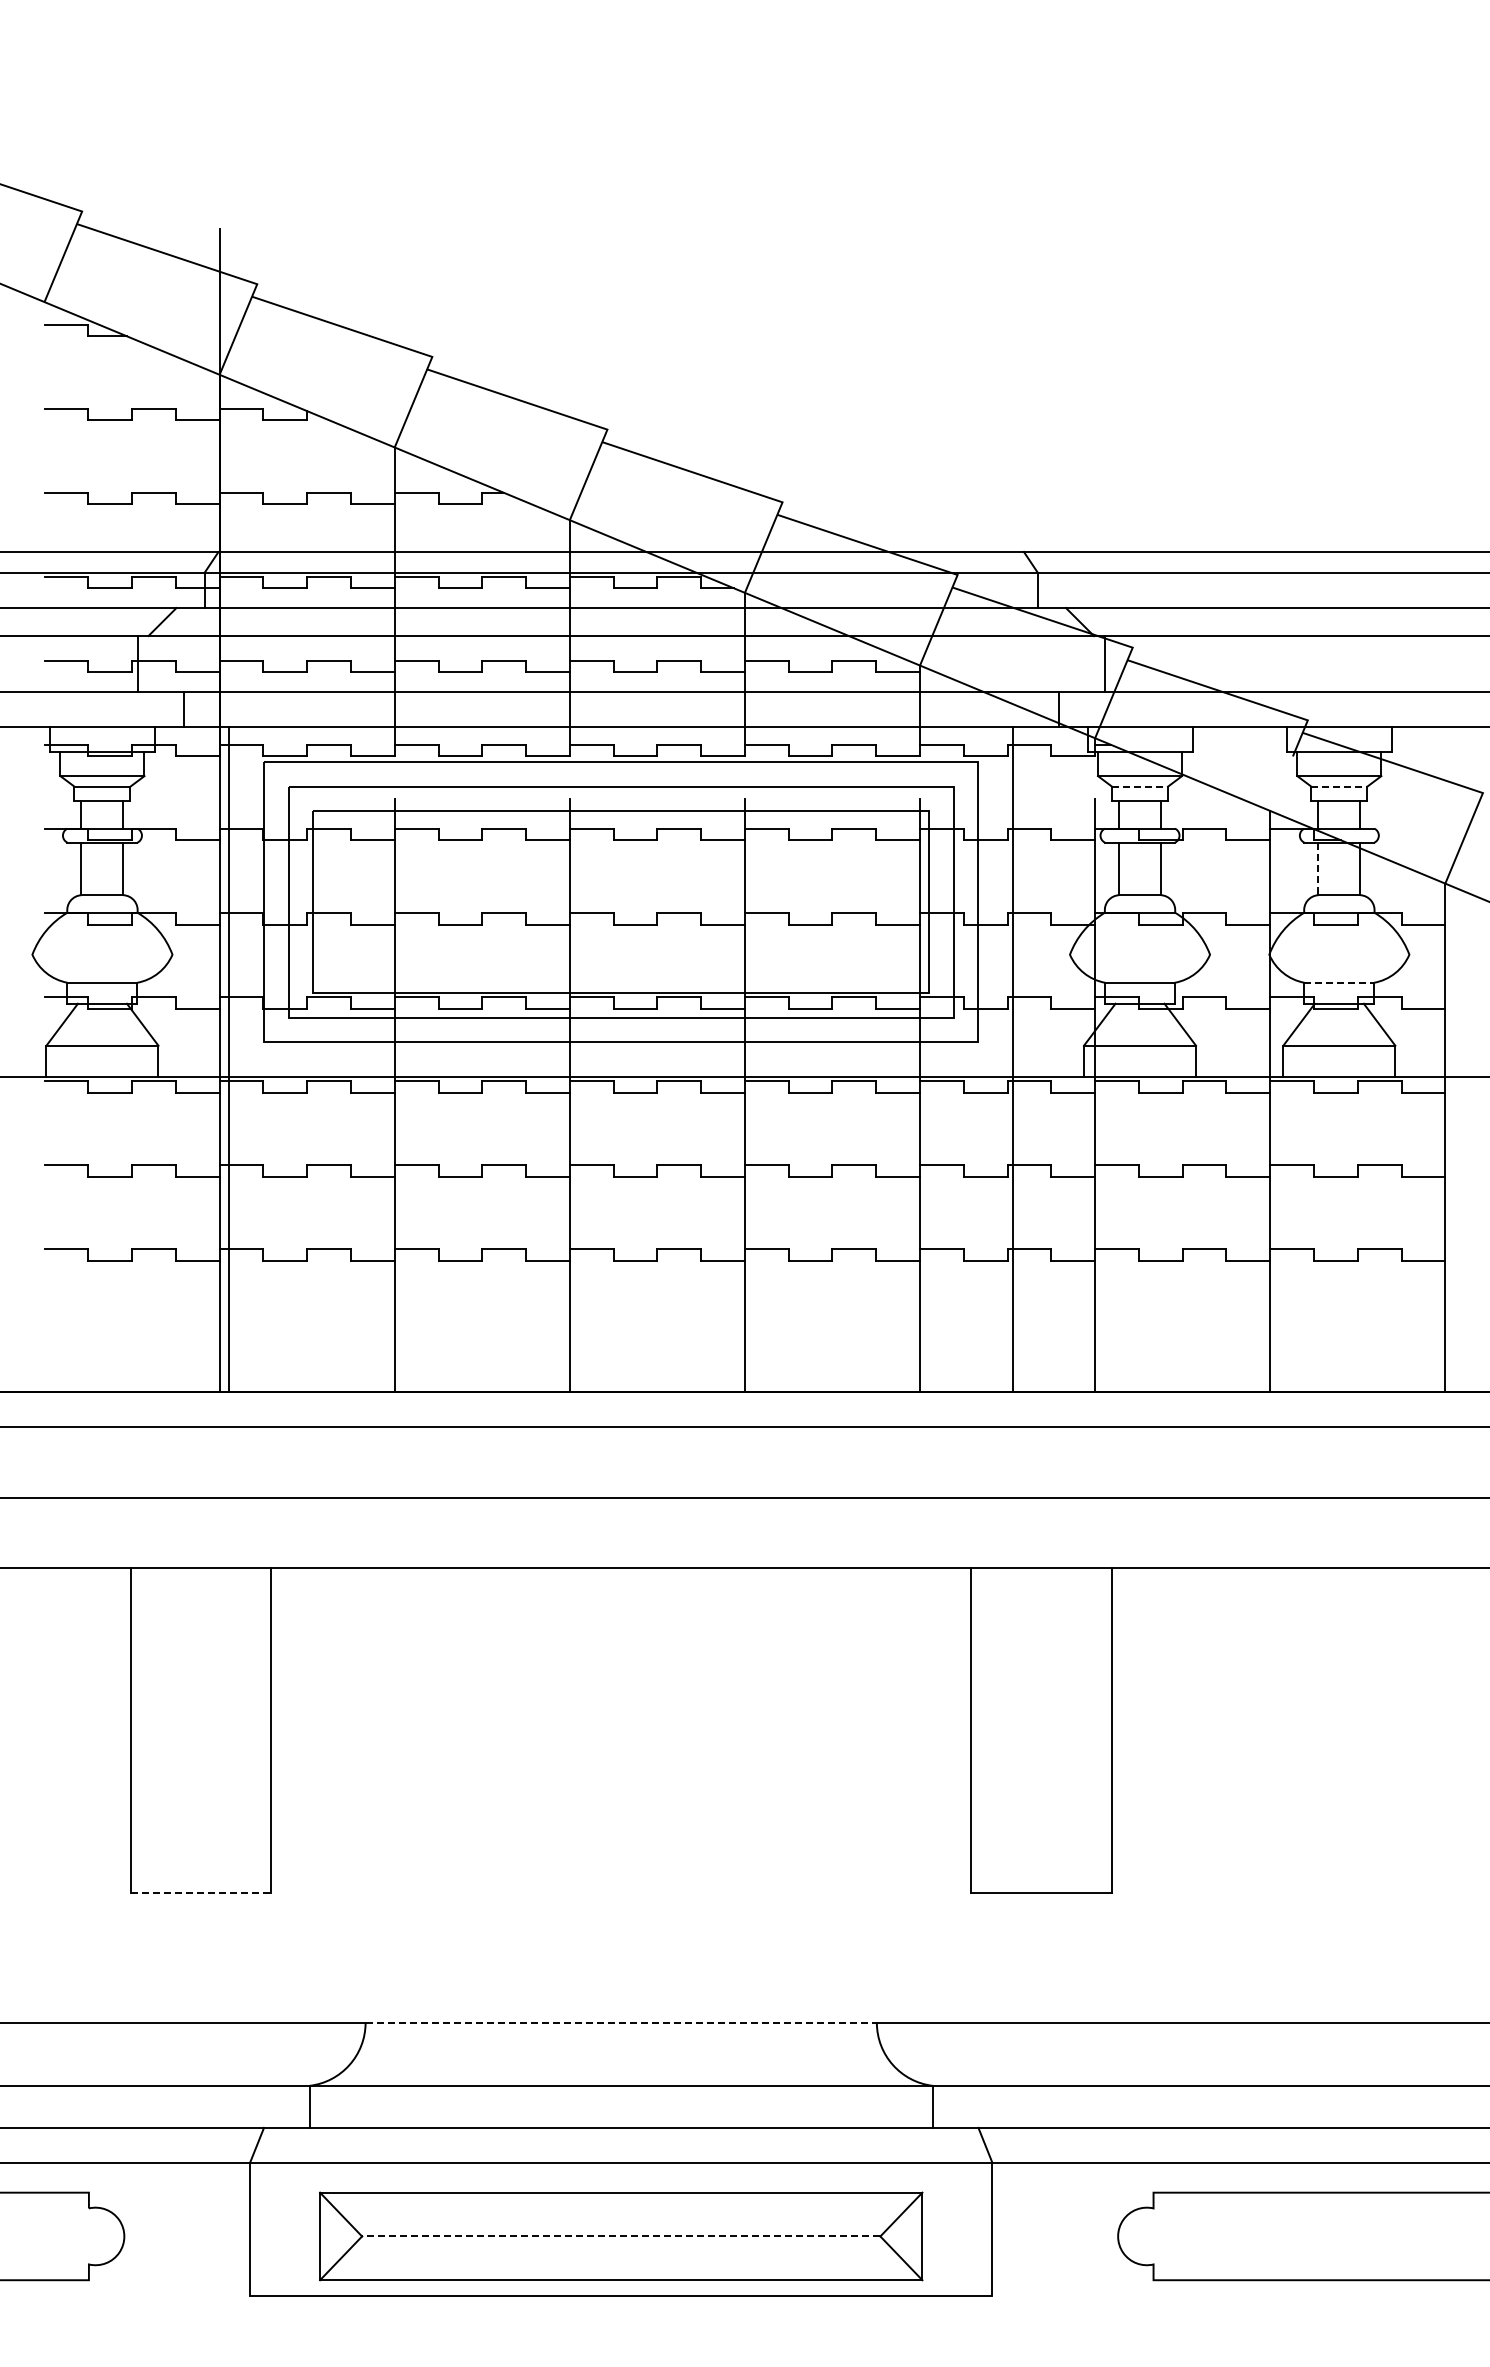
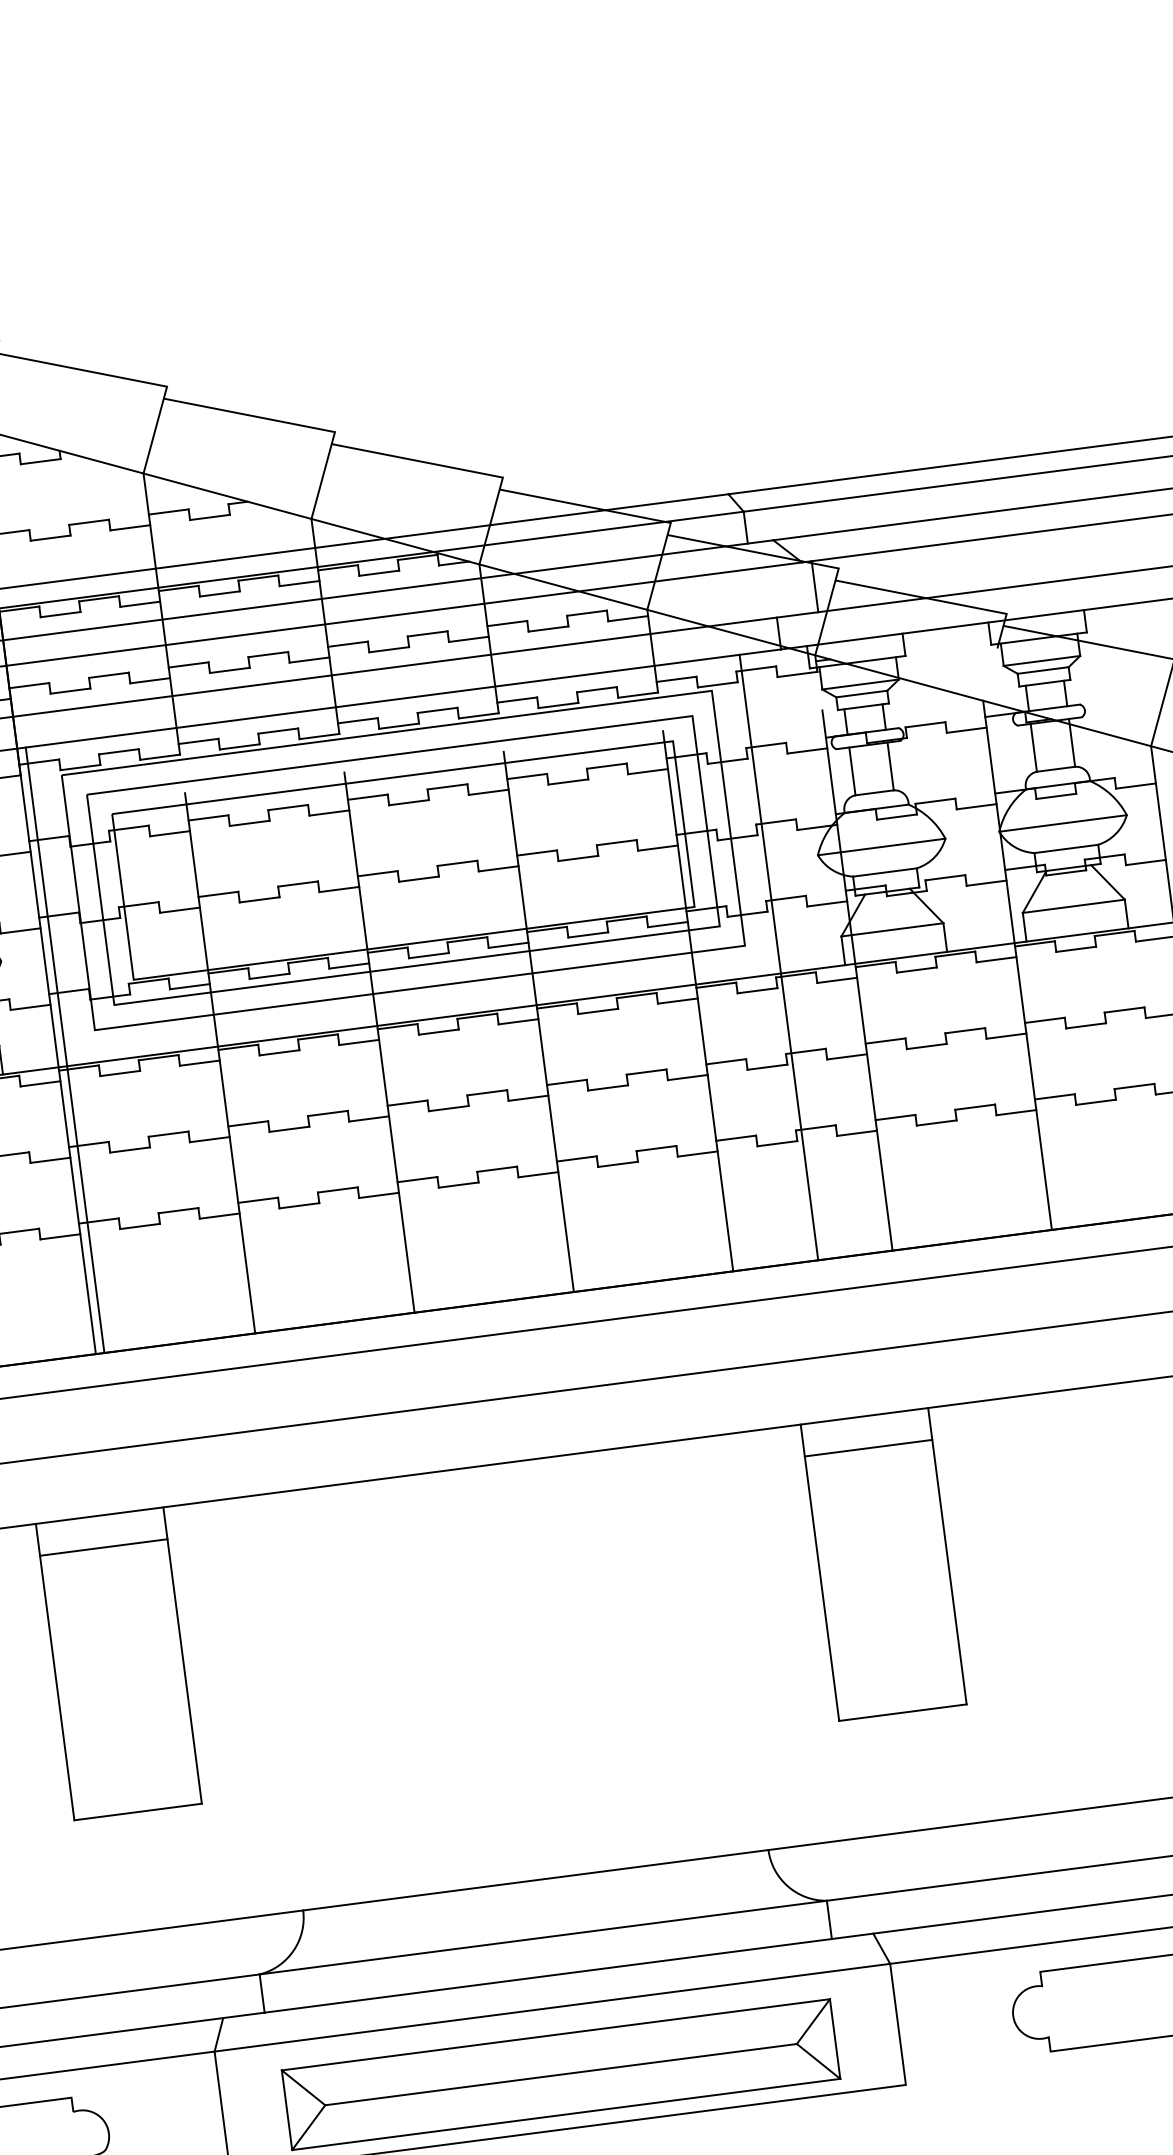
line: (1140, 786) -> (862, 693), dashed -> solid
line: (1339, 786) -> (1043, 670), dashed -> solid
line: (1318, 869) -> (1034, 748), dashed -> solid
line: (1139, 954) -> (881, 846), added
line: (1339, 954) -> (1063, 823), added
line: (1339, 982) -> (1066, 848), dashed -> solid
line: (200, 1602) -> (103, 1547), added
line: (1041, 1602) -> (868, 1448), added
line: (201, 1893) -> (138, 1812), dashed -> solid
line: (621, 2022) -> (536, 1879), dashed -> solid
line: (620, 2236) -> (560, 2074), dashed -> solid

